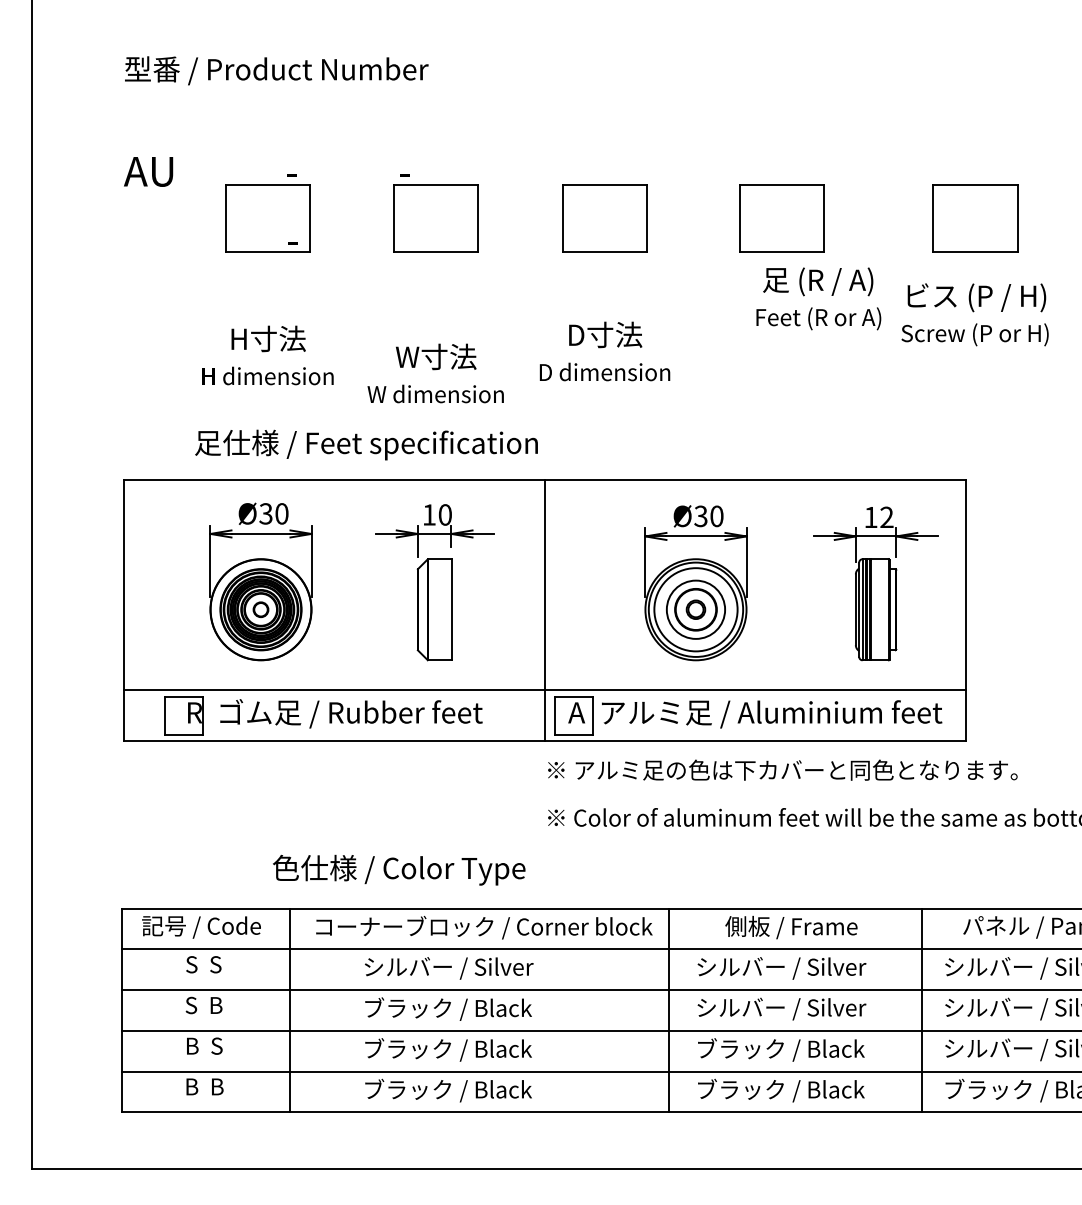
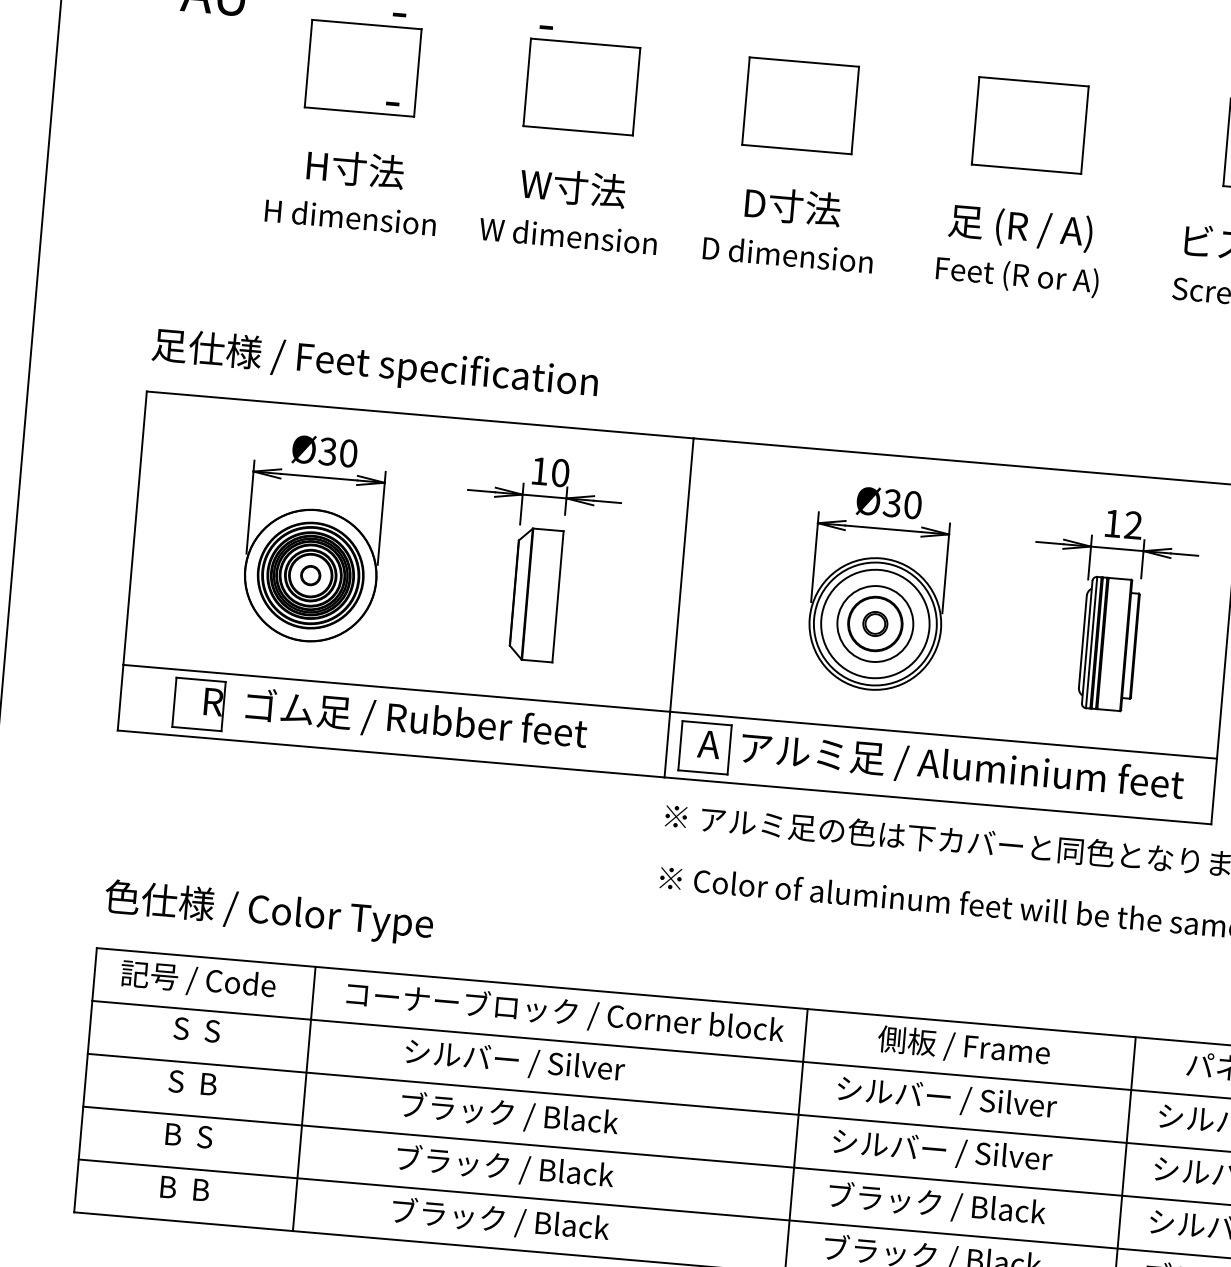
text: (818, 298) -> (1019, 250), moved
text: (604, 351) -> (789, 227), moved
text: (267, 355) -> (352, 190), moved
text: (435, 373) -> (570, 209), moved
text: (366, 444) -> (375, 365), moved
text: (399, 869) -> (269, 911), moved

